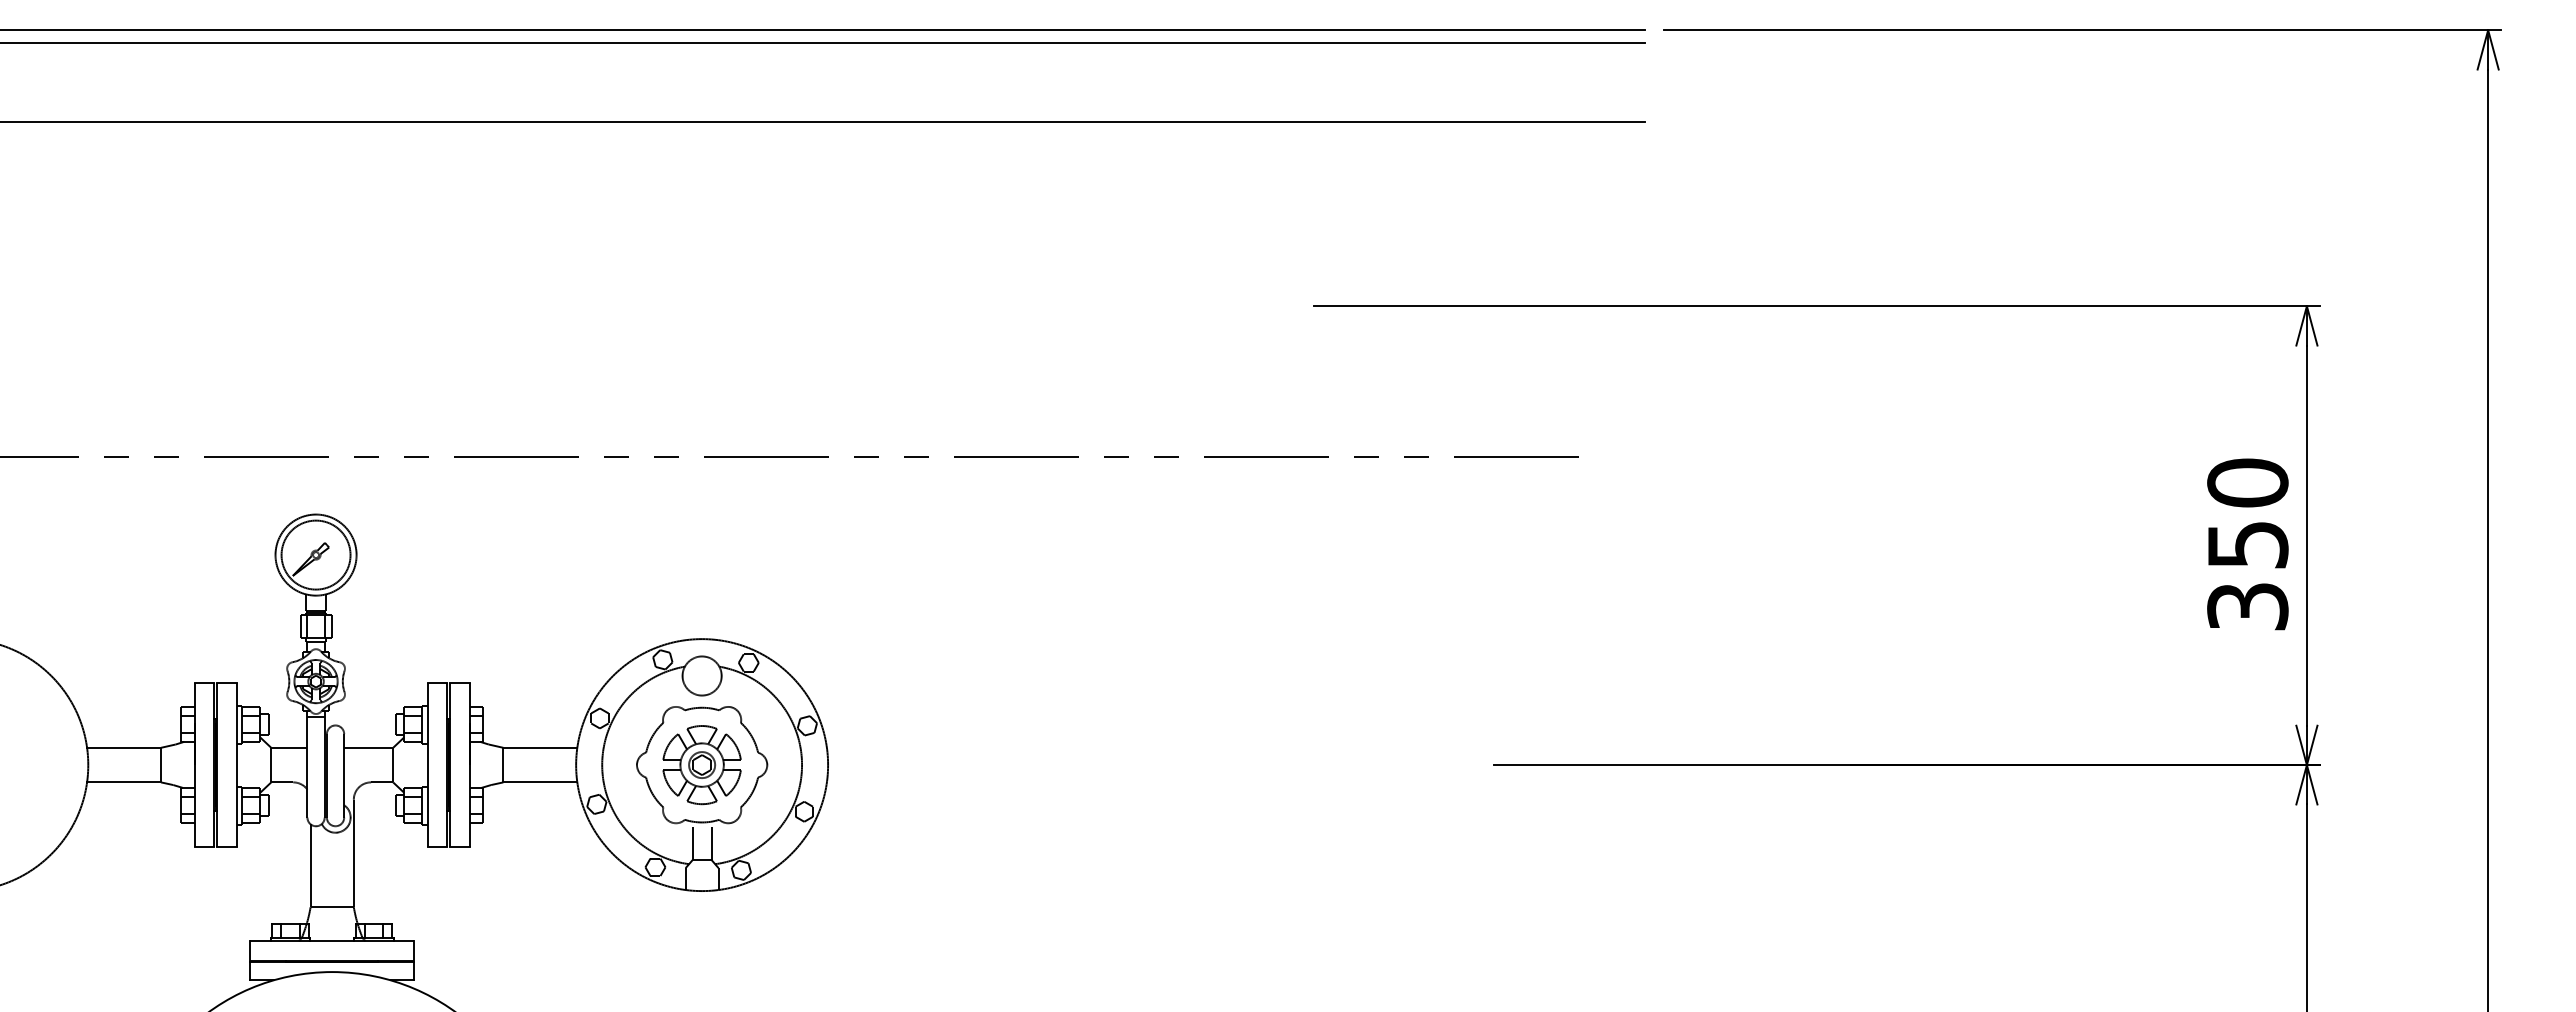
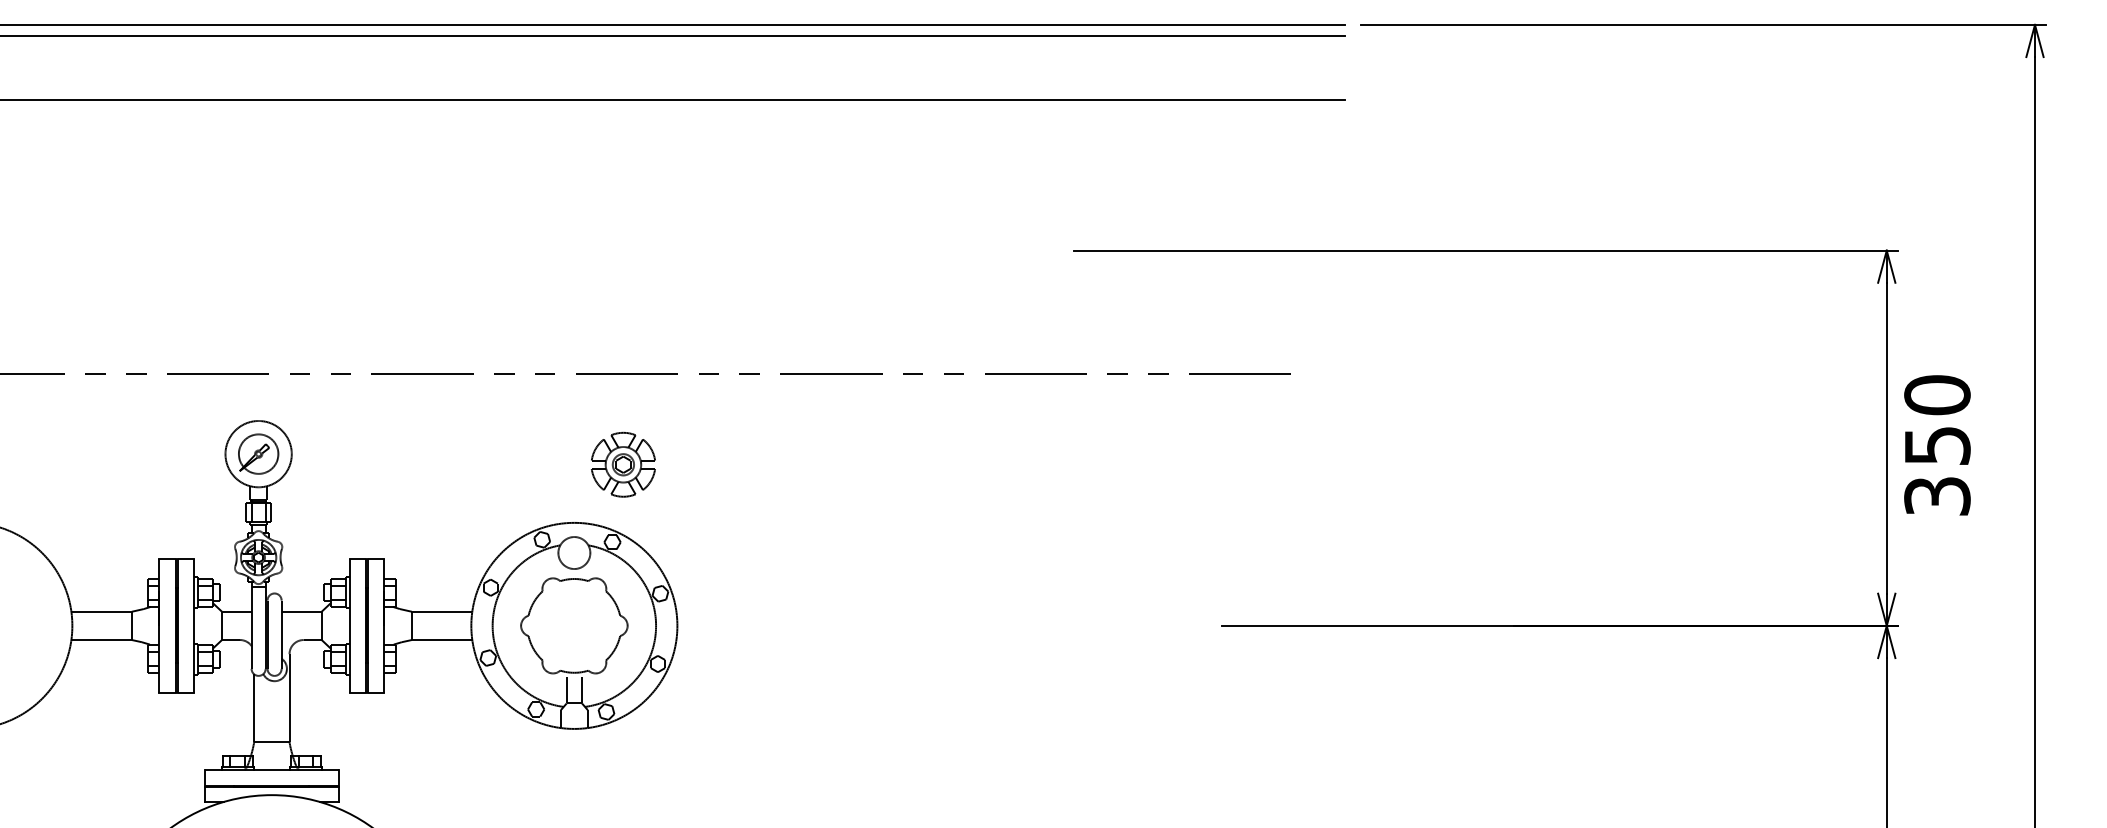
text: (2247, 544) -> (1937, 445), moved
circle: (315, 554) -> (258, 453), size x0.7
part: (701, 765) -> (622, 465), moved

